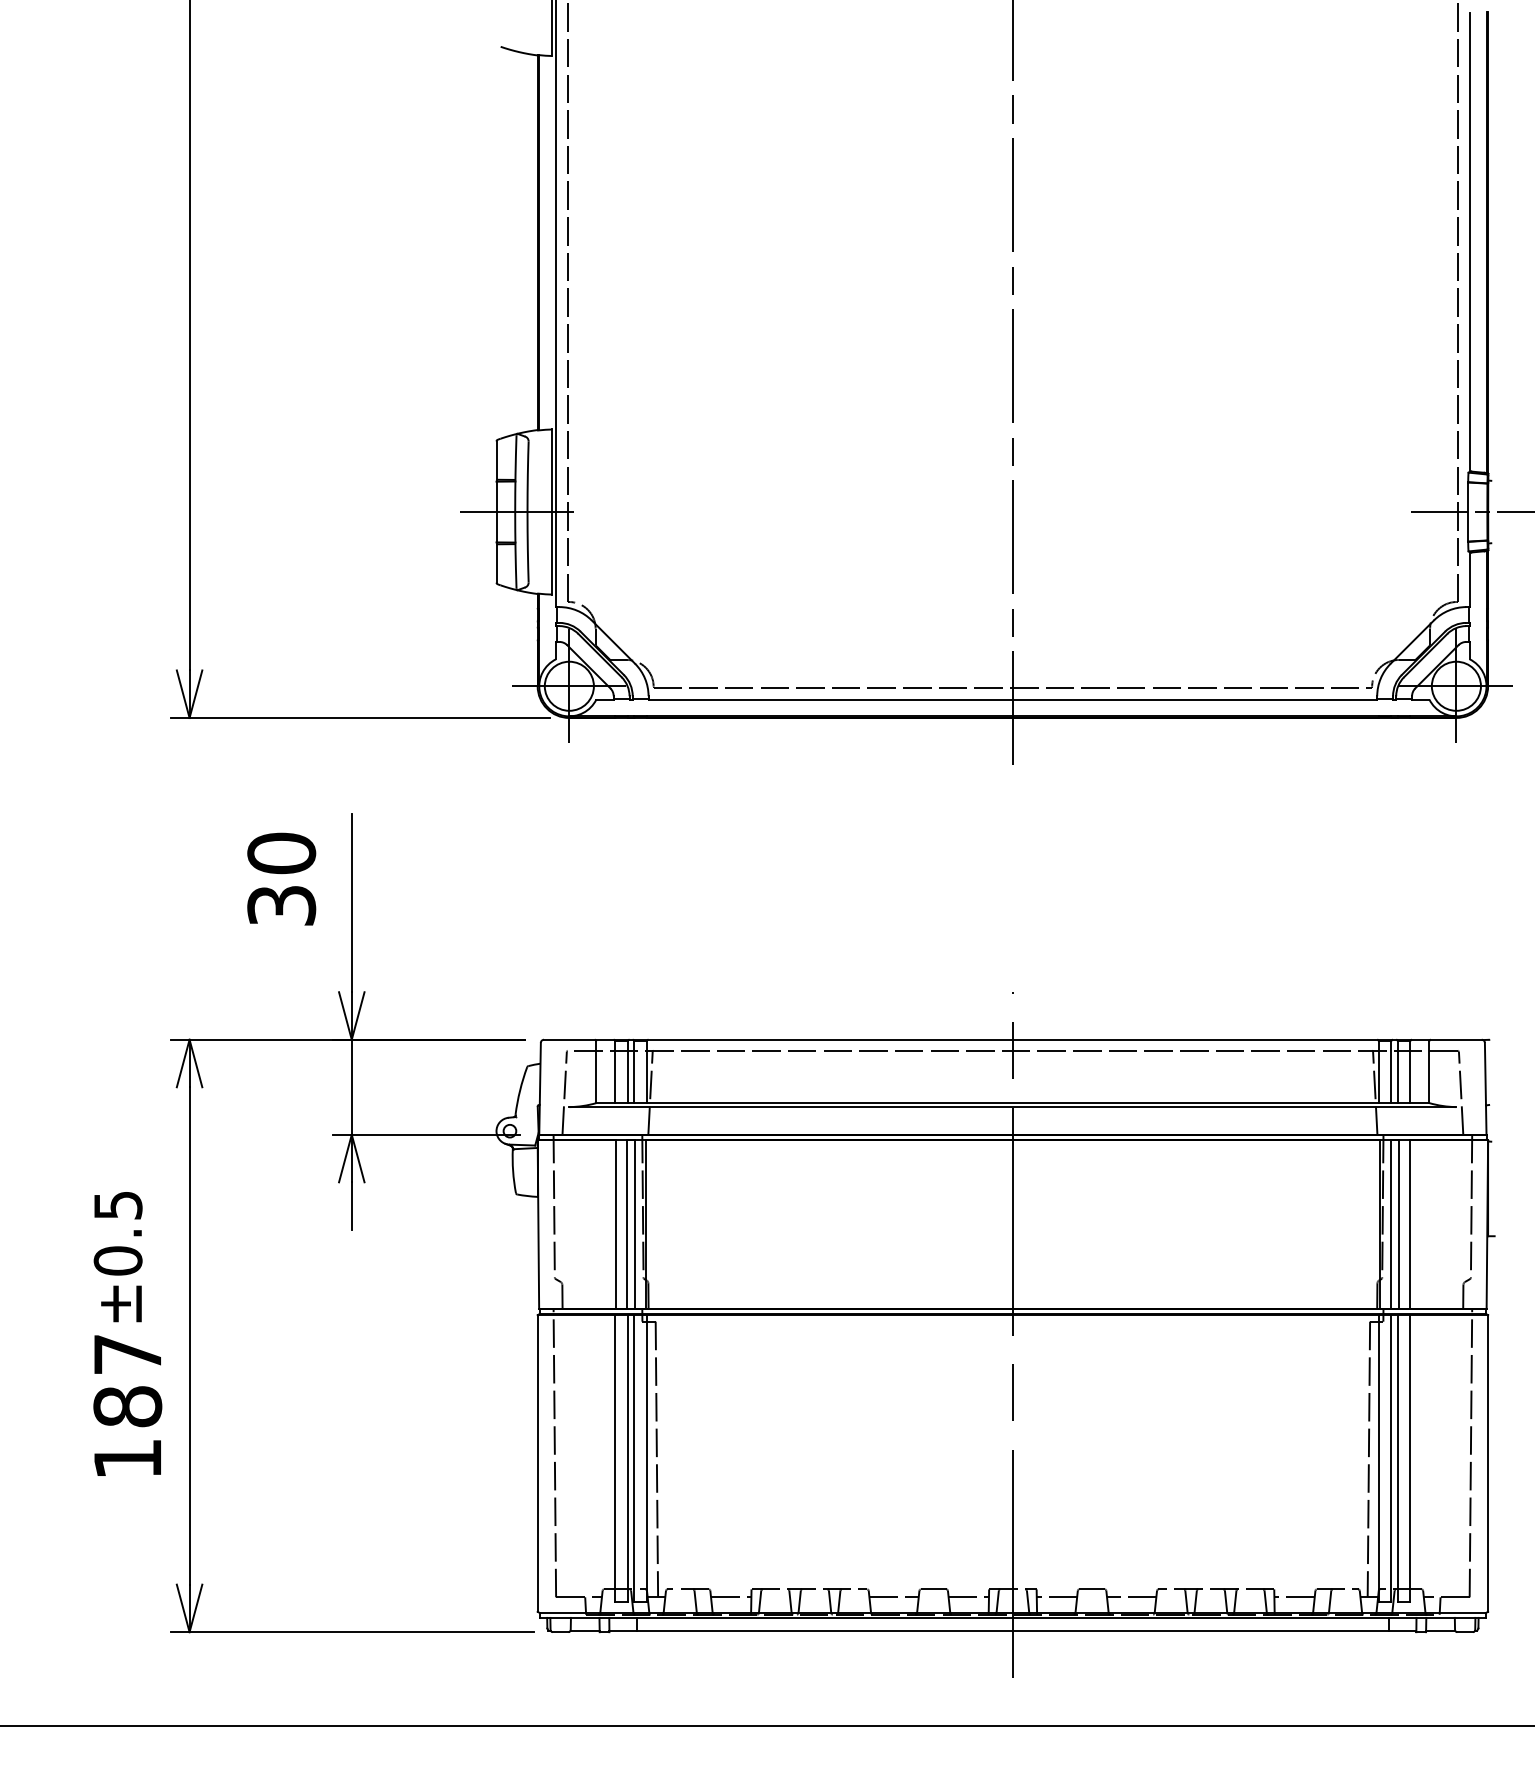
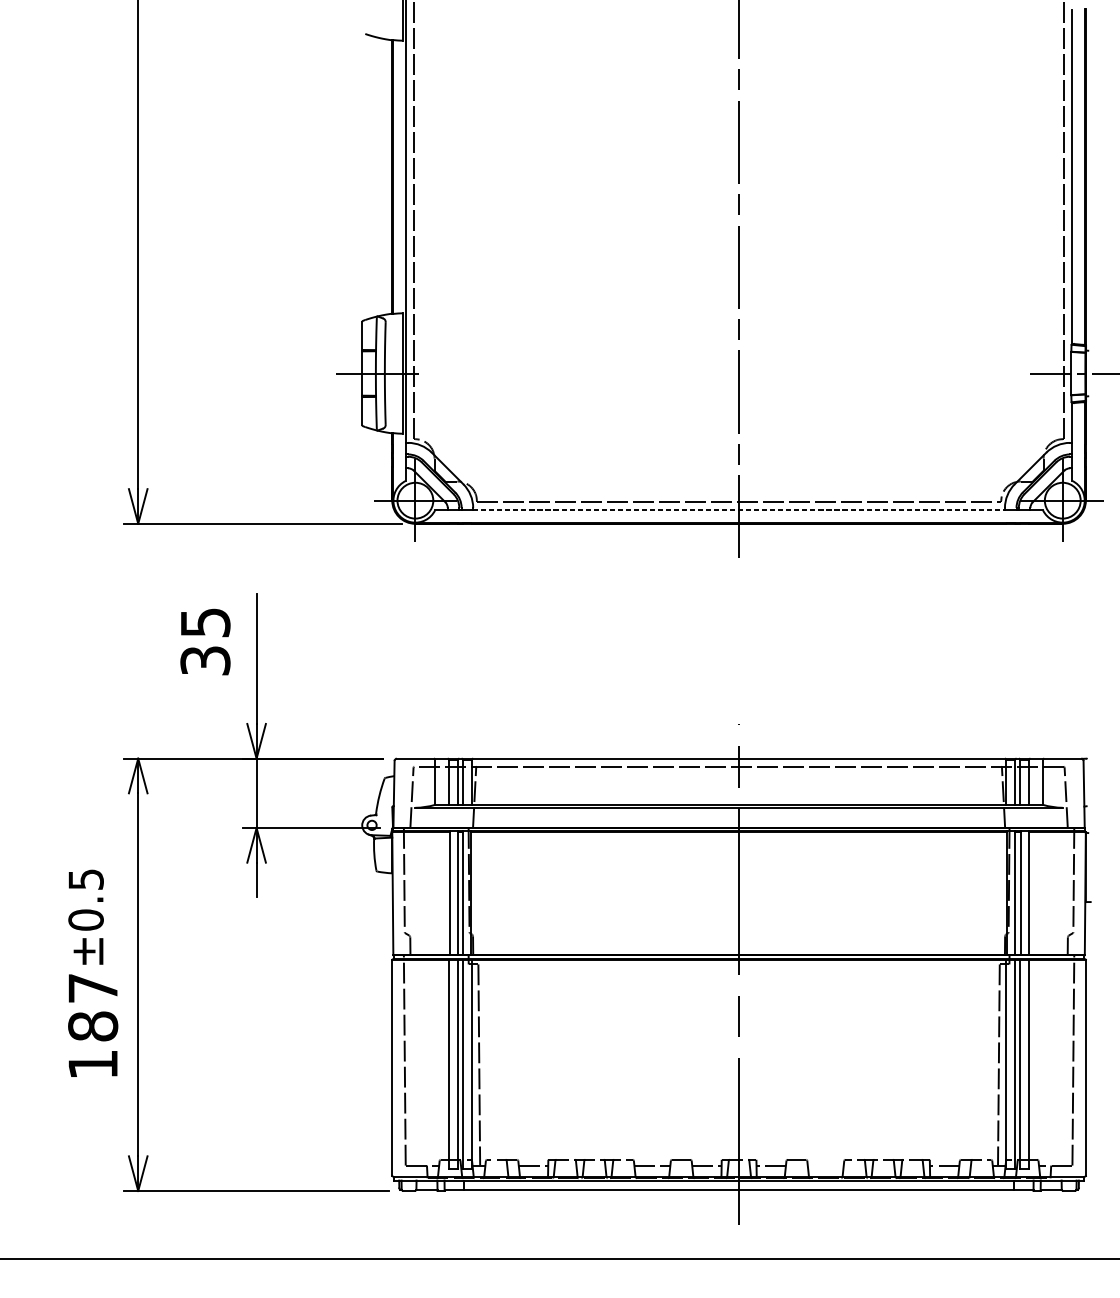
line: (1013, 699) -> (739, 510), solid -> dashed
text: (281, 853) -> (205, 622), 30 -> 35
line: (1131, 1597) -> (825, 1165), removed

